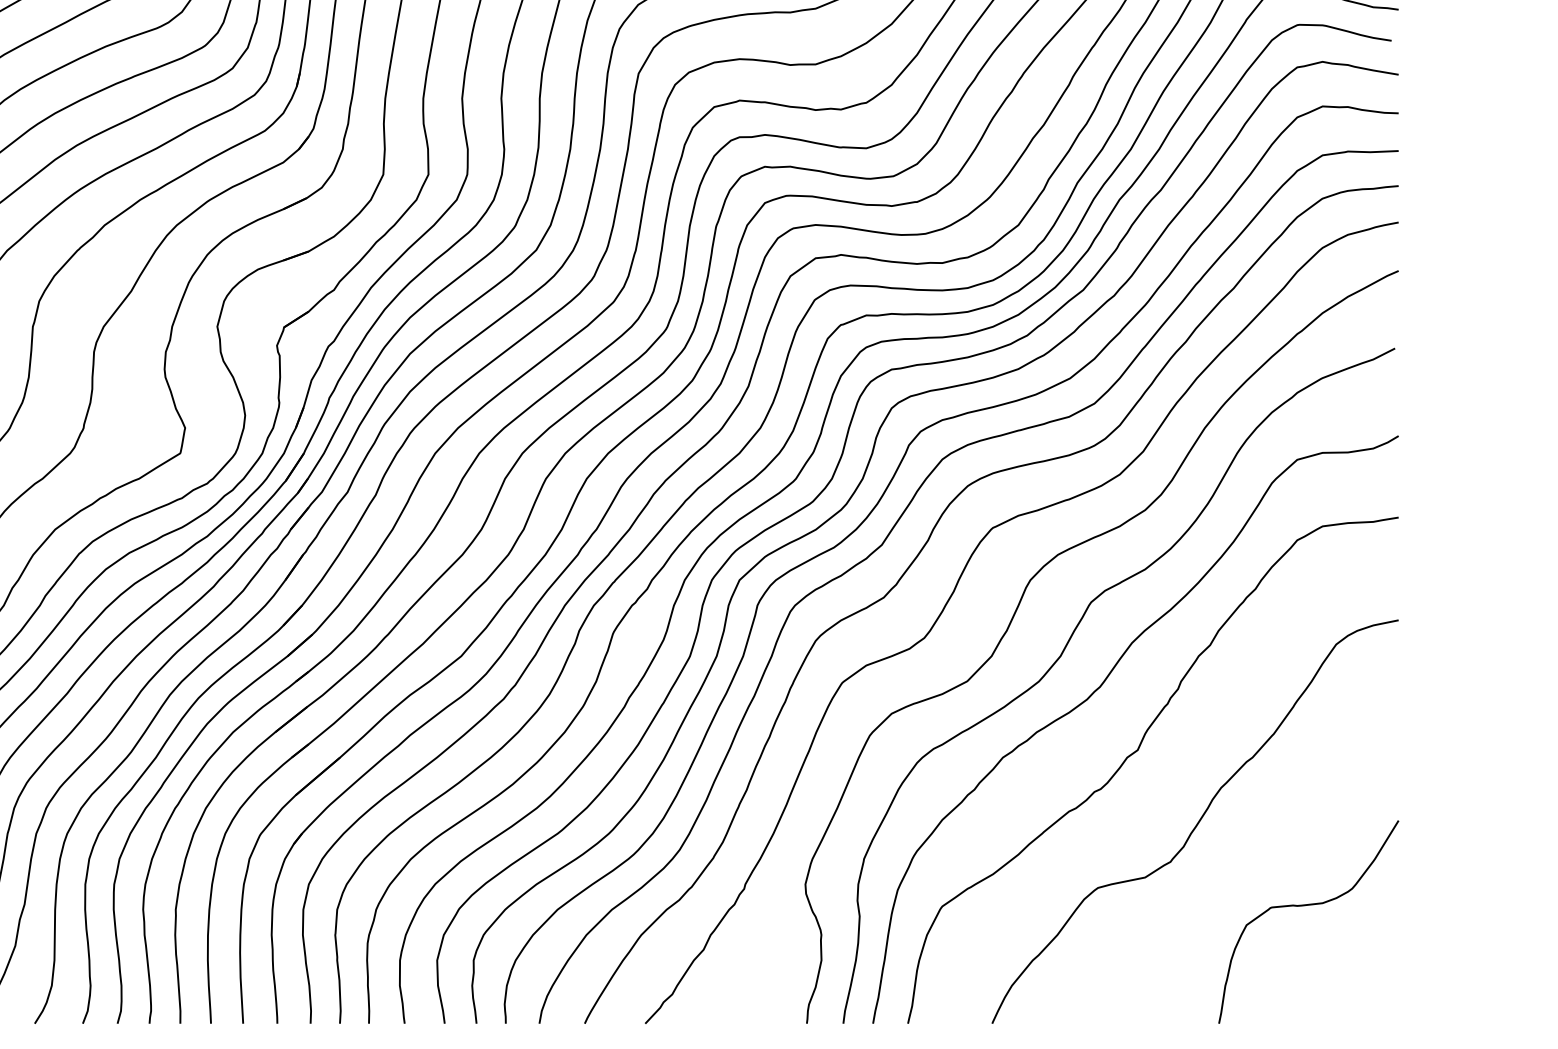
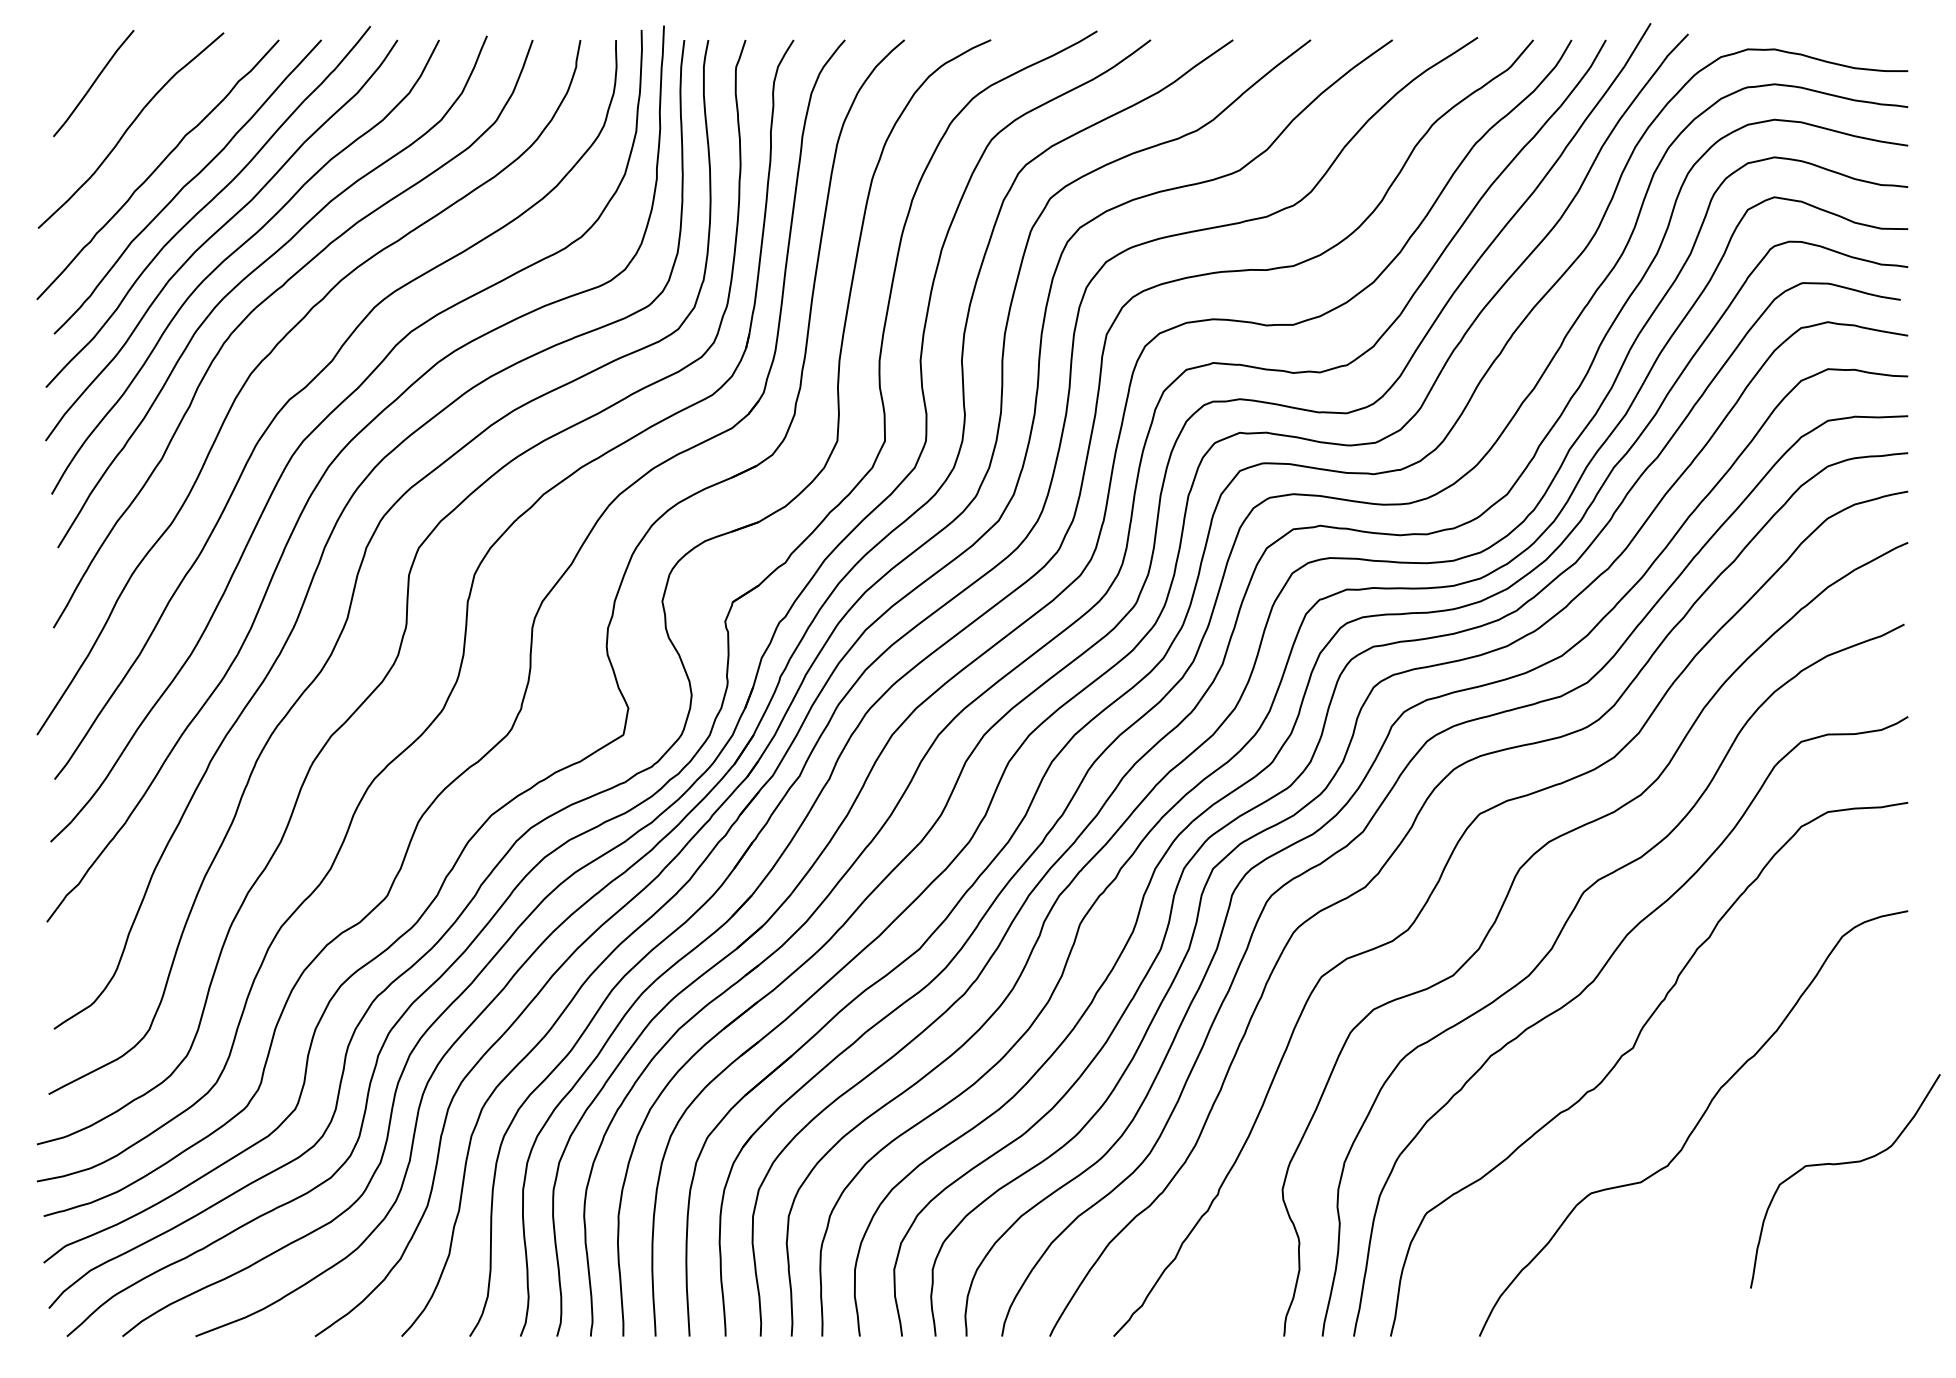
curve: (1307, 906) -> (1844, 1164), moved

